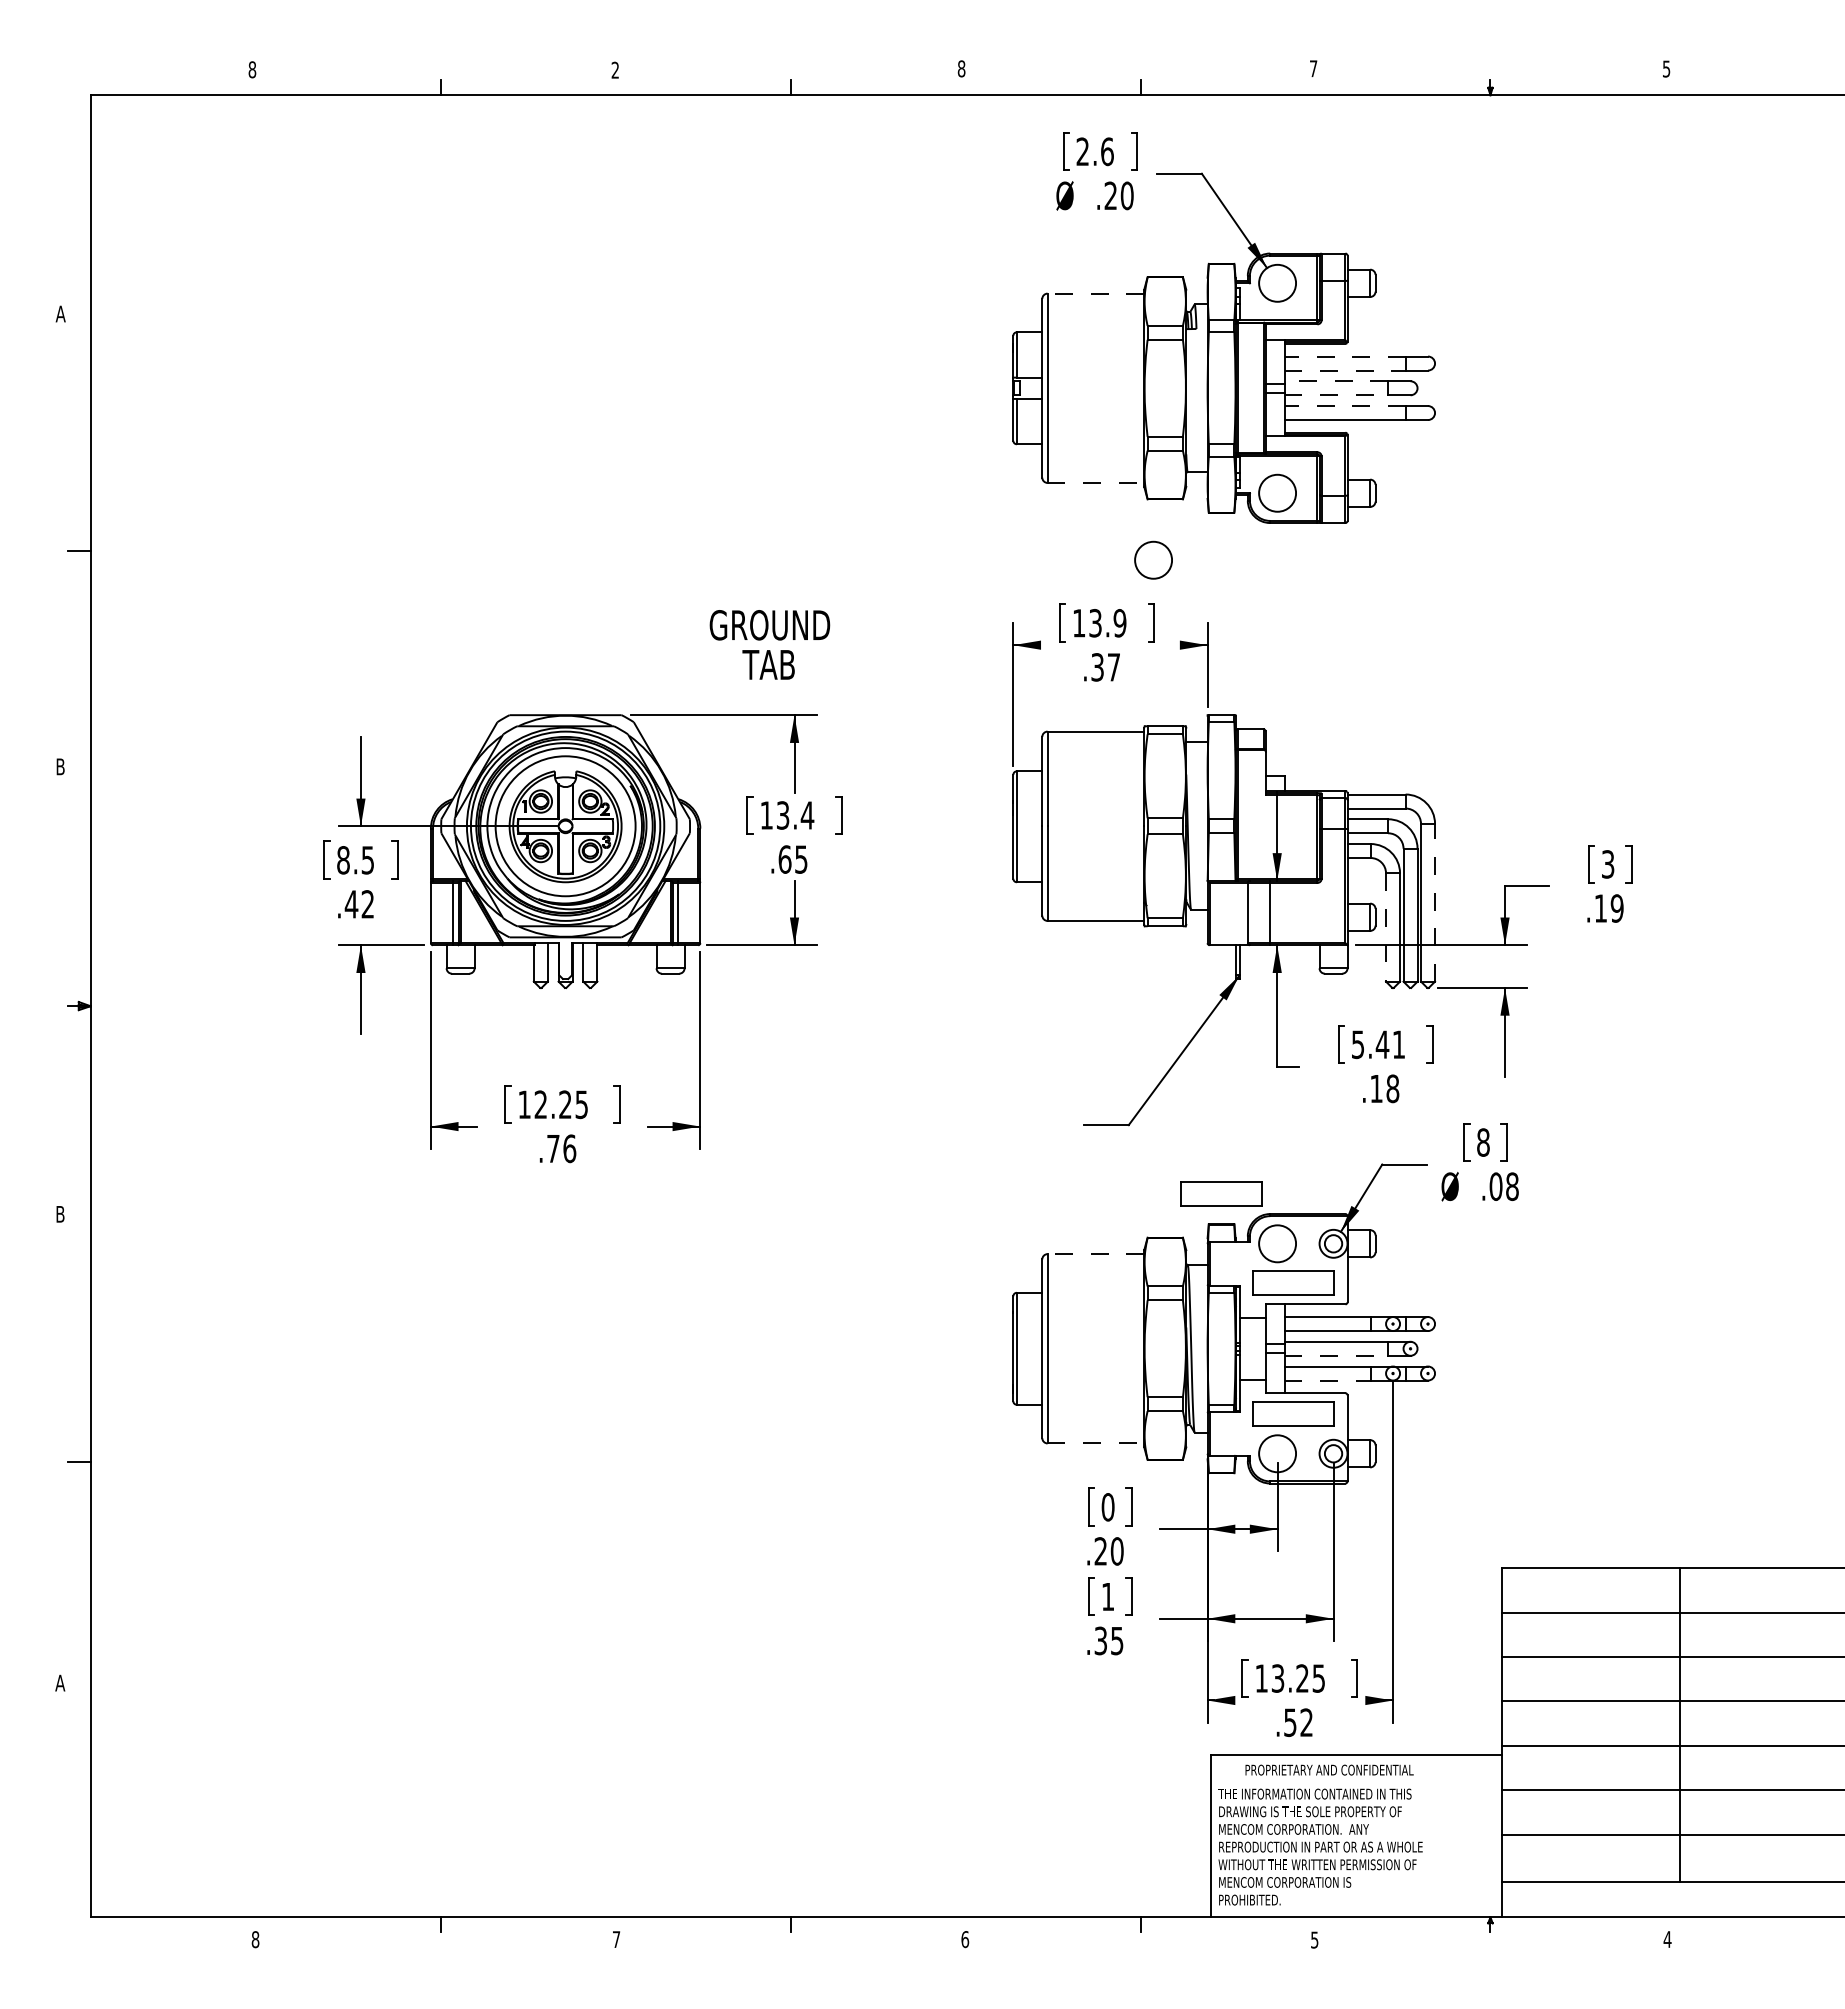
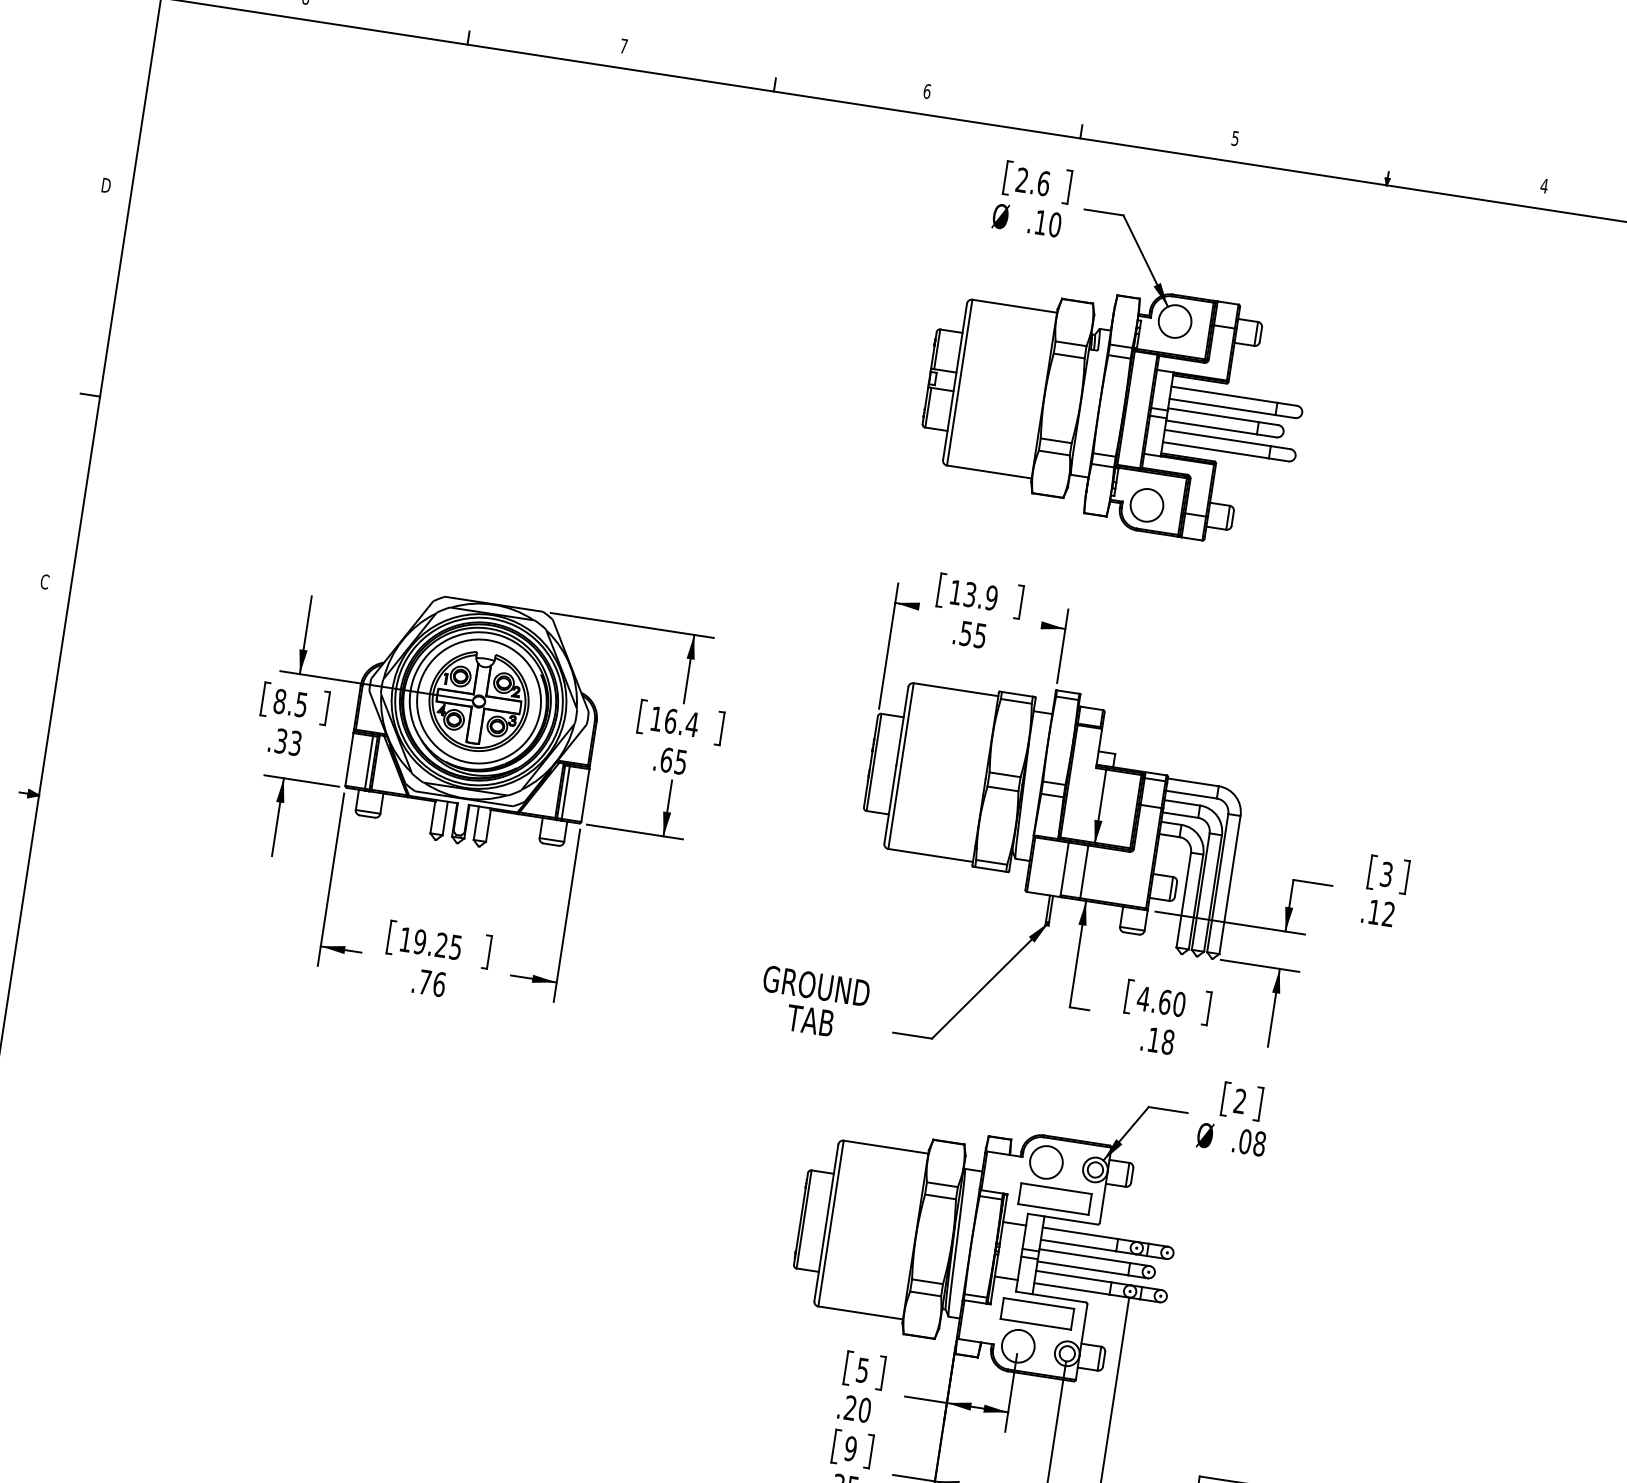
text: (961, 68) -> (927, 91), 8 -> 6
text: (1313, 68) -> (1235, 138), 7 -> 5
text: (1666, 68) -> (1544, 185), 5 -> 4
text: (614, 69) -> (623, 45), 2 -> 7
text: (1110, 195) -> (1040, 222), .20 -> .10
line: (1095, 293) -> (1014, 306), dashed -> solid
text: (60, 313) -> (105, 184), A -> D
line: (1345, 356) -> (1224, 394), dashed -> solid
line: (1345, 370) -> (1222, 406), dashed -> solid
line: (1336, 381) -> (1213, 415), dashed -> solid
line: (1336, 395) -> (1211, 427), dashed -> solid
line: (1345, 406) -> (1218, 438), dashed -> solid
line: (1096, 482) -> (989, 471), dashed -> solid
circle: (1153, 559) -> (1029, 546), removed
text: (769, 644) -> (813, 1002), moved
text: (1105, 667) -> (972, 634), .37 -> .55
text: (60, 766) -> (44, 581), B -> C
text: (782, 815) -> (670, 721), 13.4 -> 16.4
line: (1435, 902) -> (1230, 884), dashed -> solid
text: (359, 904) -> (288, 742), .42 -> .33
text: (1616, 908) -> (1388, 914), .19 -> .12
line: (1386, 928) -> (1184, 901), dashed -> solid
text: (1378, 1044) -> (1161, 1001), 5.41 -> 4.60
text: (540, 1104) -> (419, 941), 12.25 -> 19.25
text: (1483, 1142) -> (1240, 1101), 8 -> 2
part: (1221, 1193) -> (1004, 1110), removed
line: (1095, 1254) -> (885, 1147), dashed -> solid
line: (1336, 1355) -> (1083, 1268), dashed -> solid
line: (1328, 1380) -> (1072, 1288), dashed -> solid
line: (1096, 1443) -> (861, 1313), dashed -> solid
text: (1107, 1507) -> (862, 1370), 0 -> 5
text: (1107, 1596) -> (850, 1448), 1 -> 9

